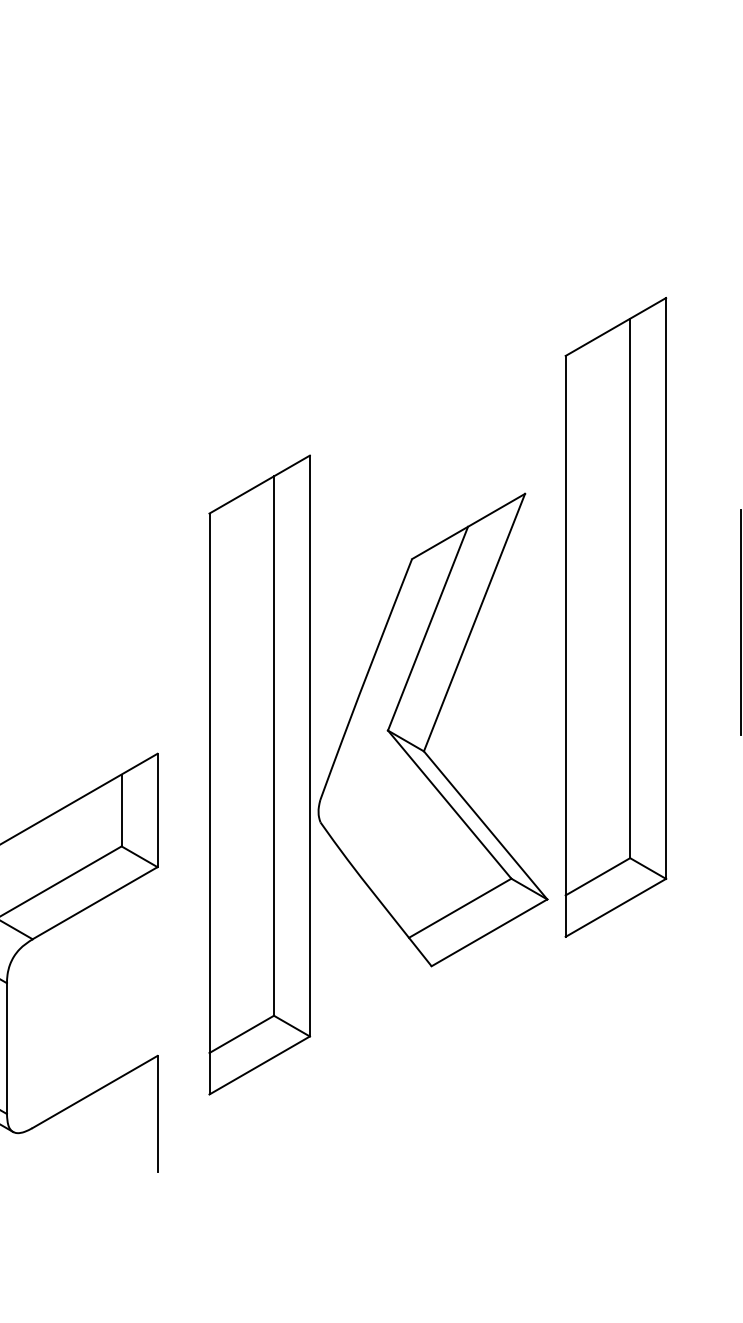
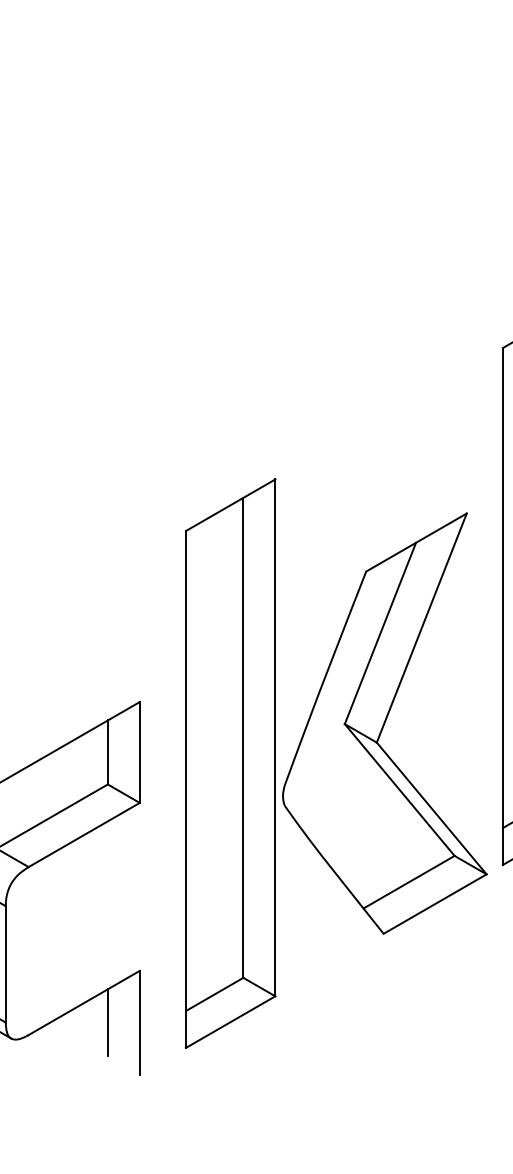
part: (378, 774) -> (336, 763), moved
line: (121, 1113) -> (107, 1022), added

